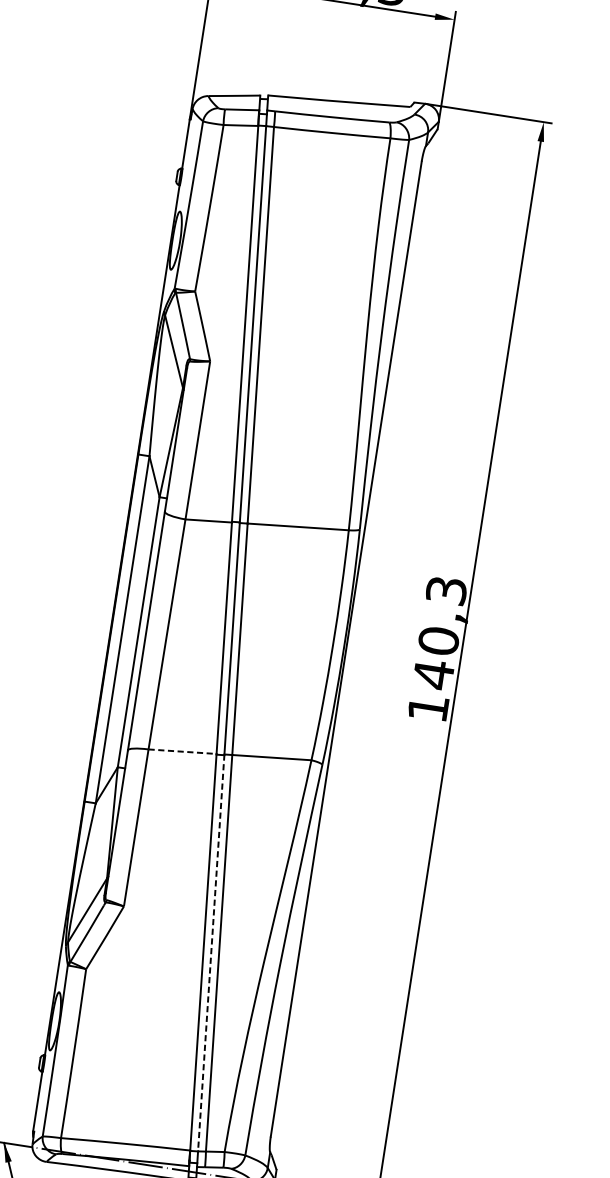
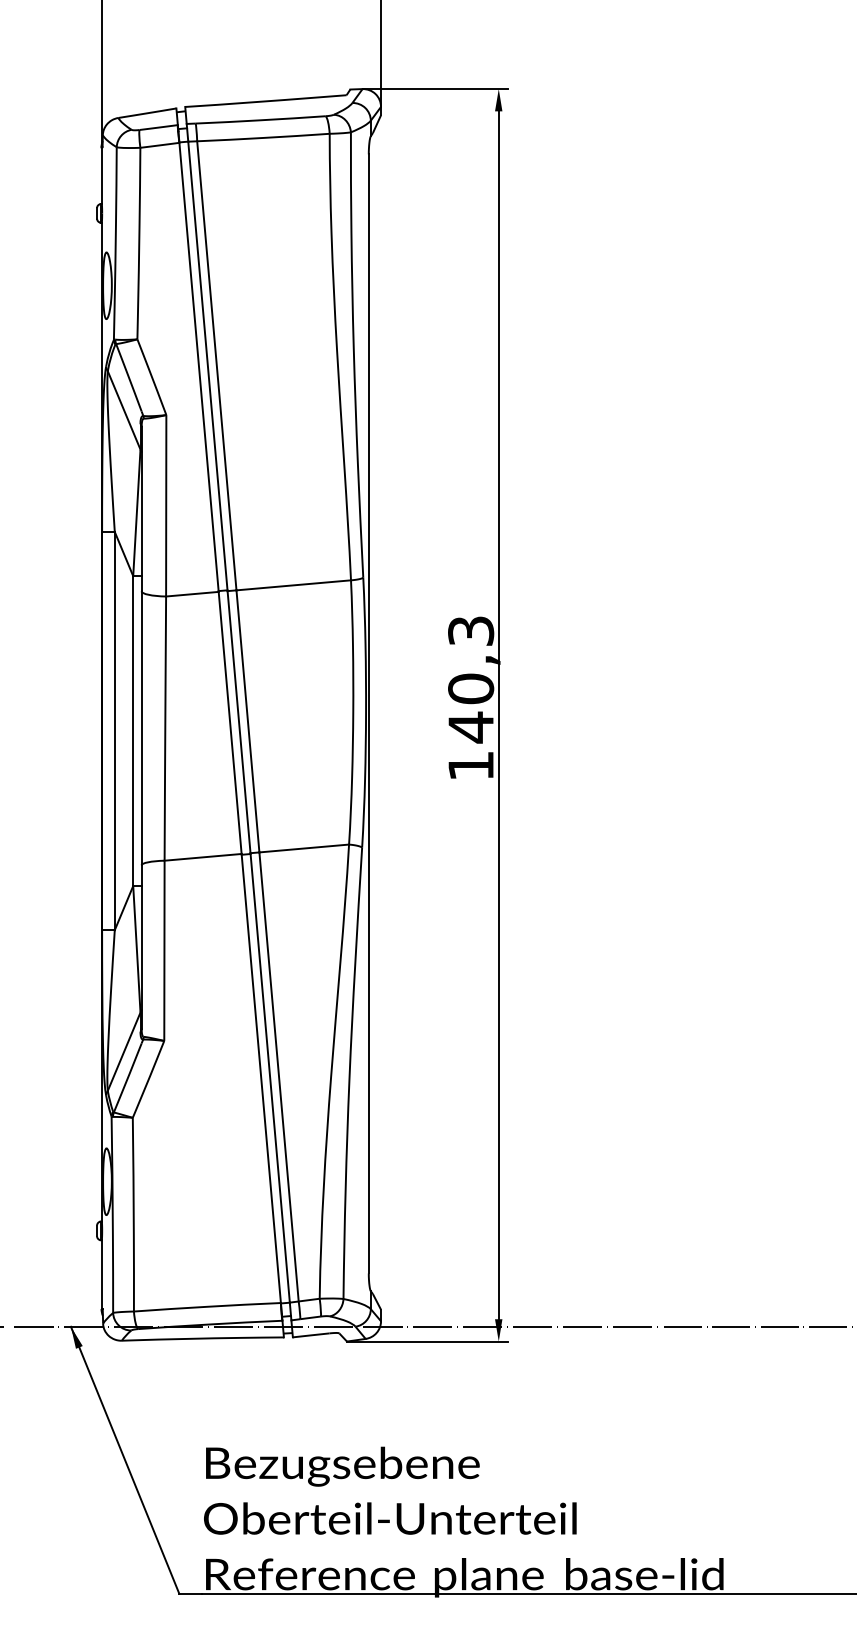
line: (182, 751) -> (203, 857), dashed -> solid
line: (211, 952) -> (270, 1077), dashed -> solid

